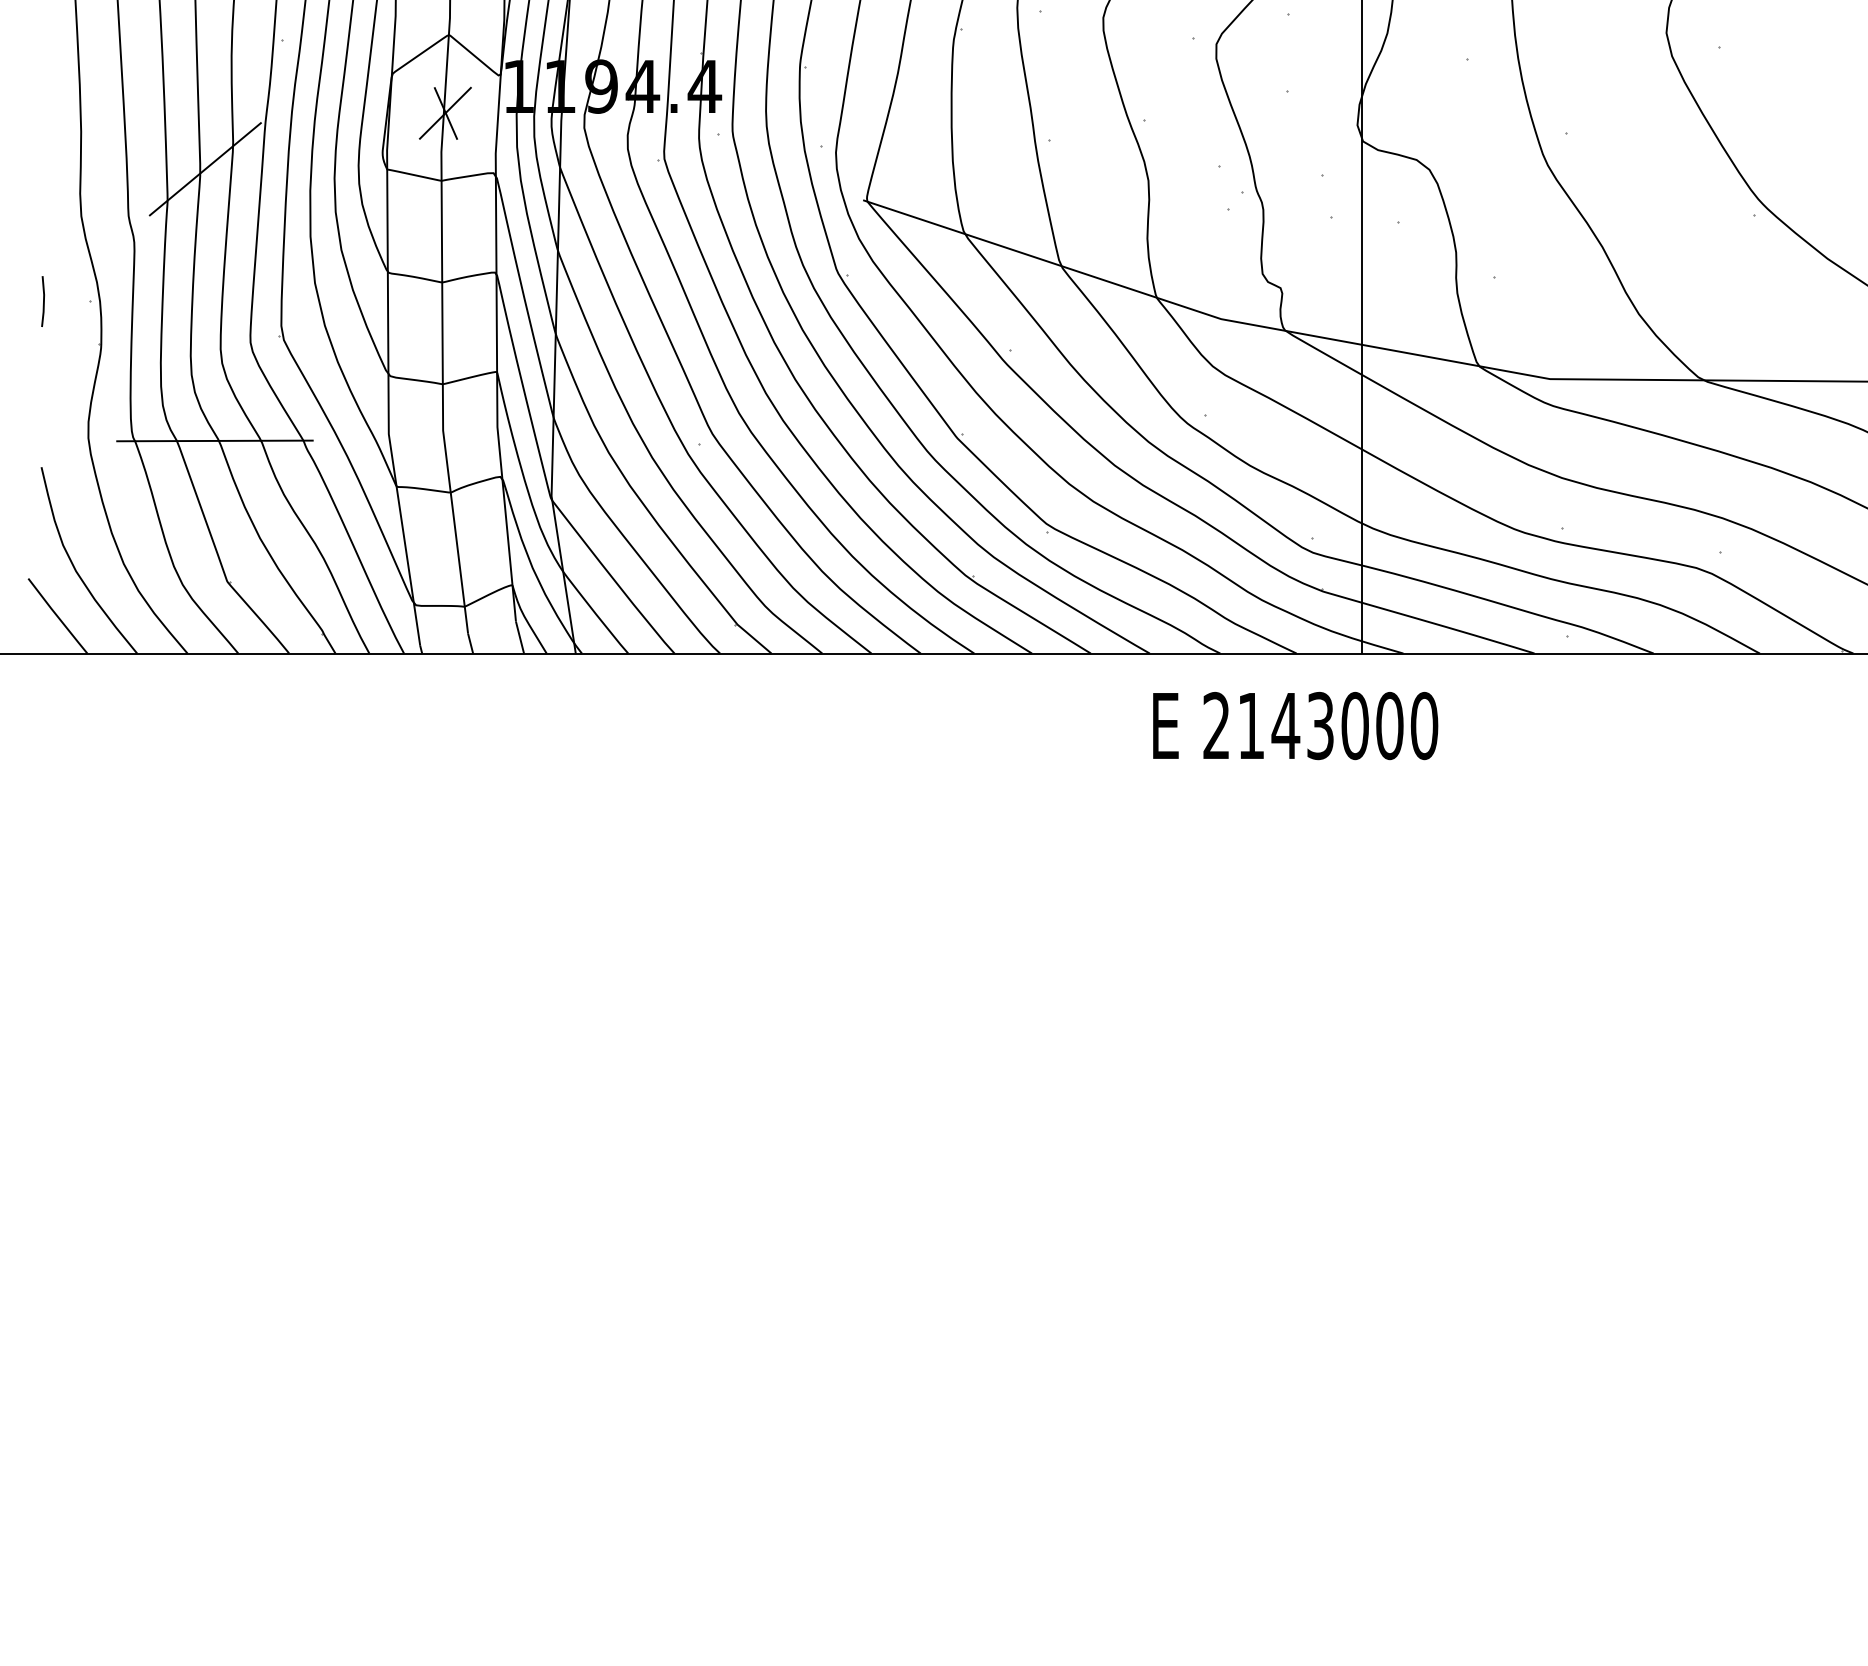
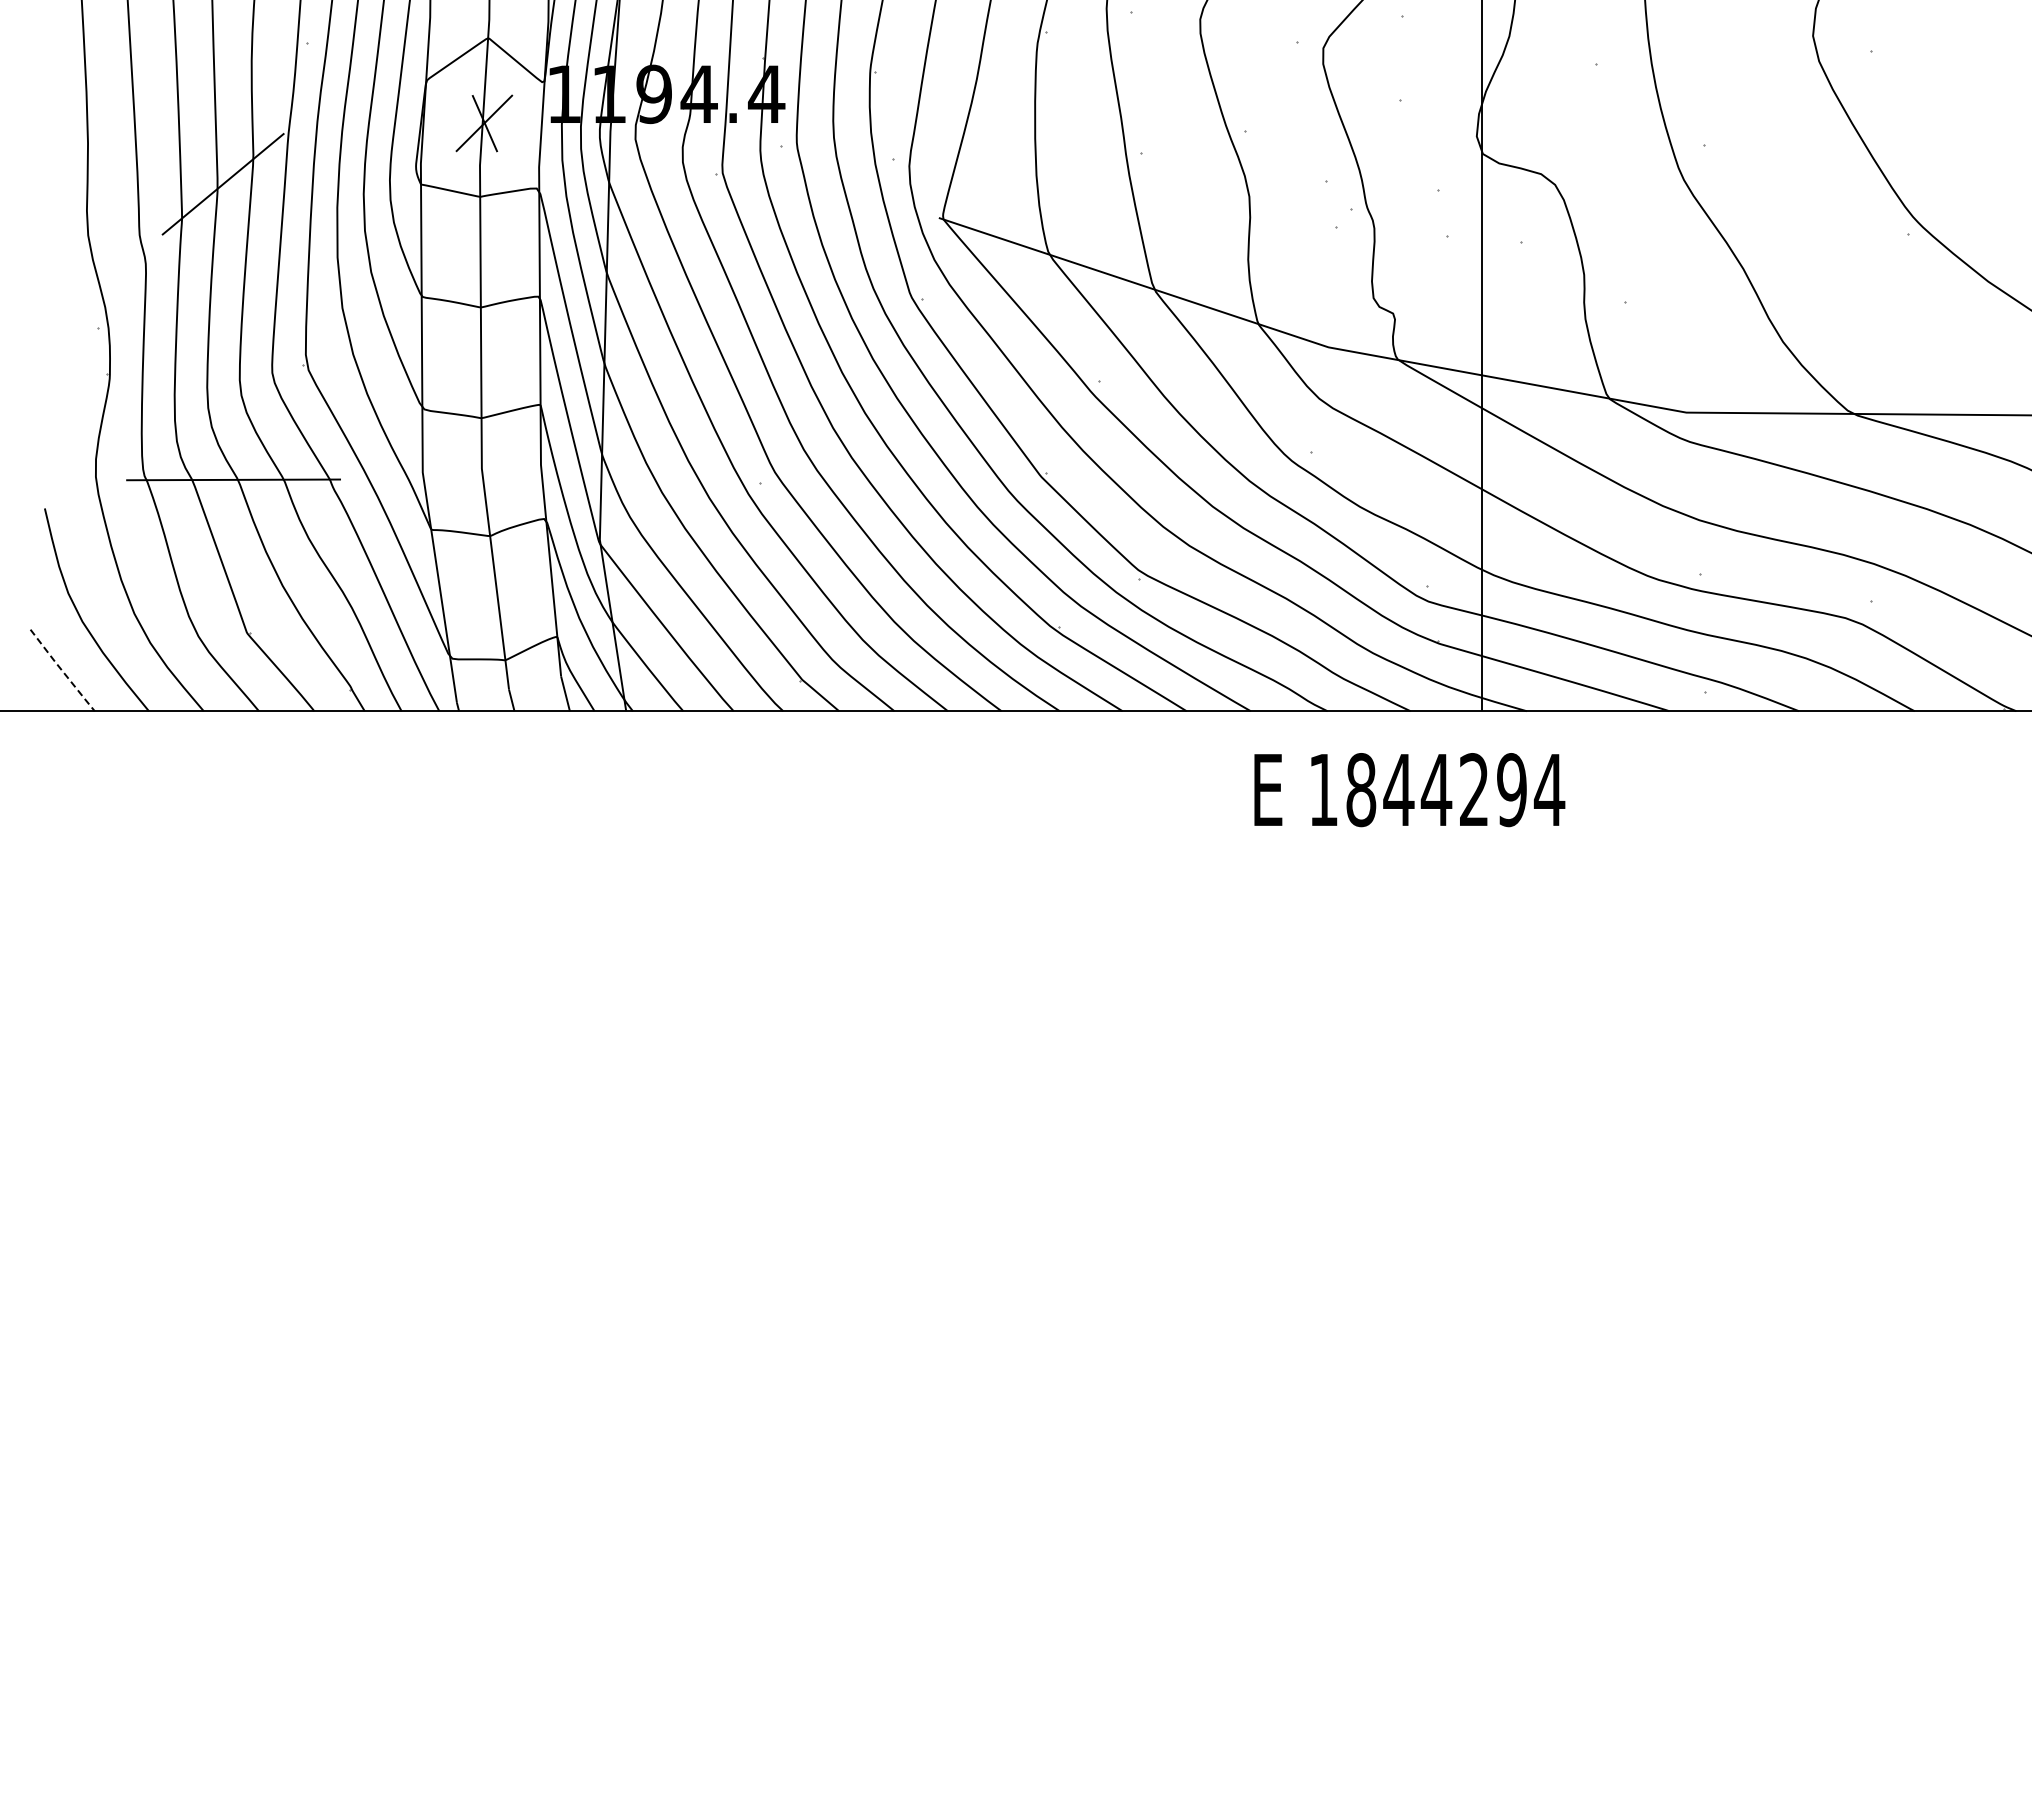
line: (43, 300) -> (46, 327), removed
line: (57, 616) -> (62, 670), solid -> dashed
text: (1321, 726) -> (1437, 790), 2143000 -> 1844294

